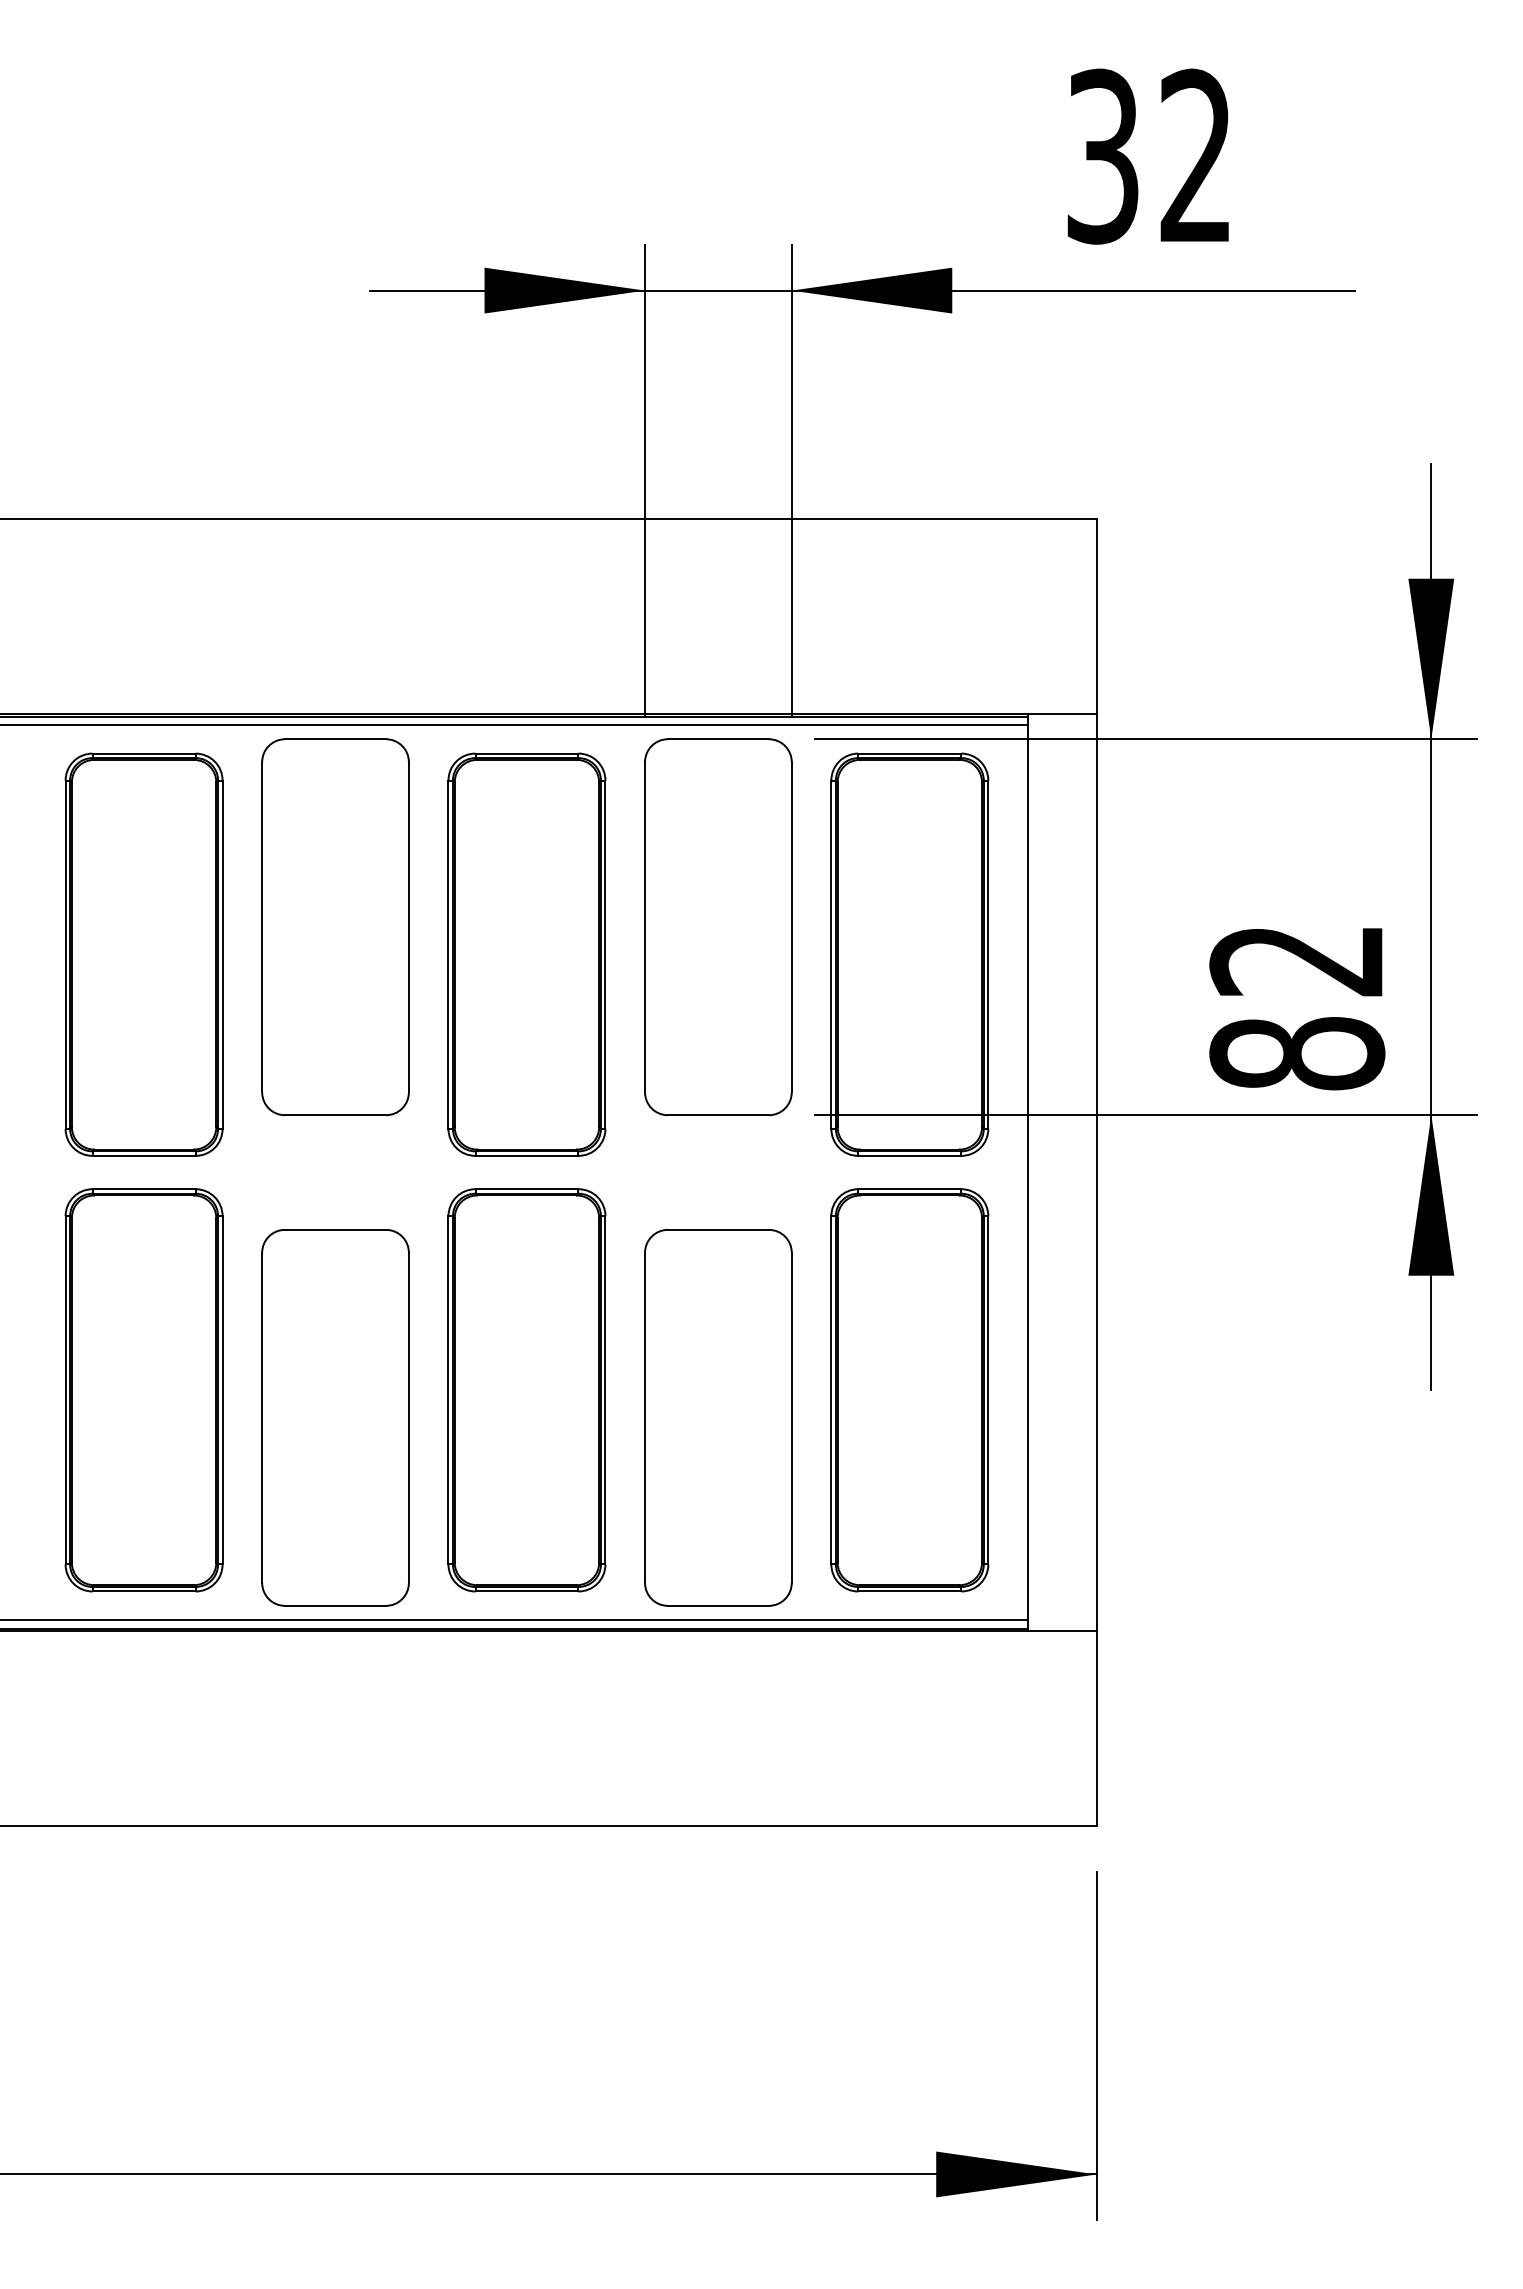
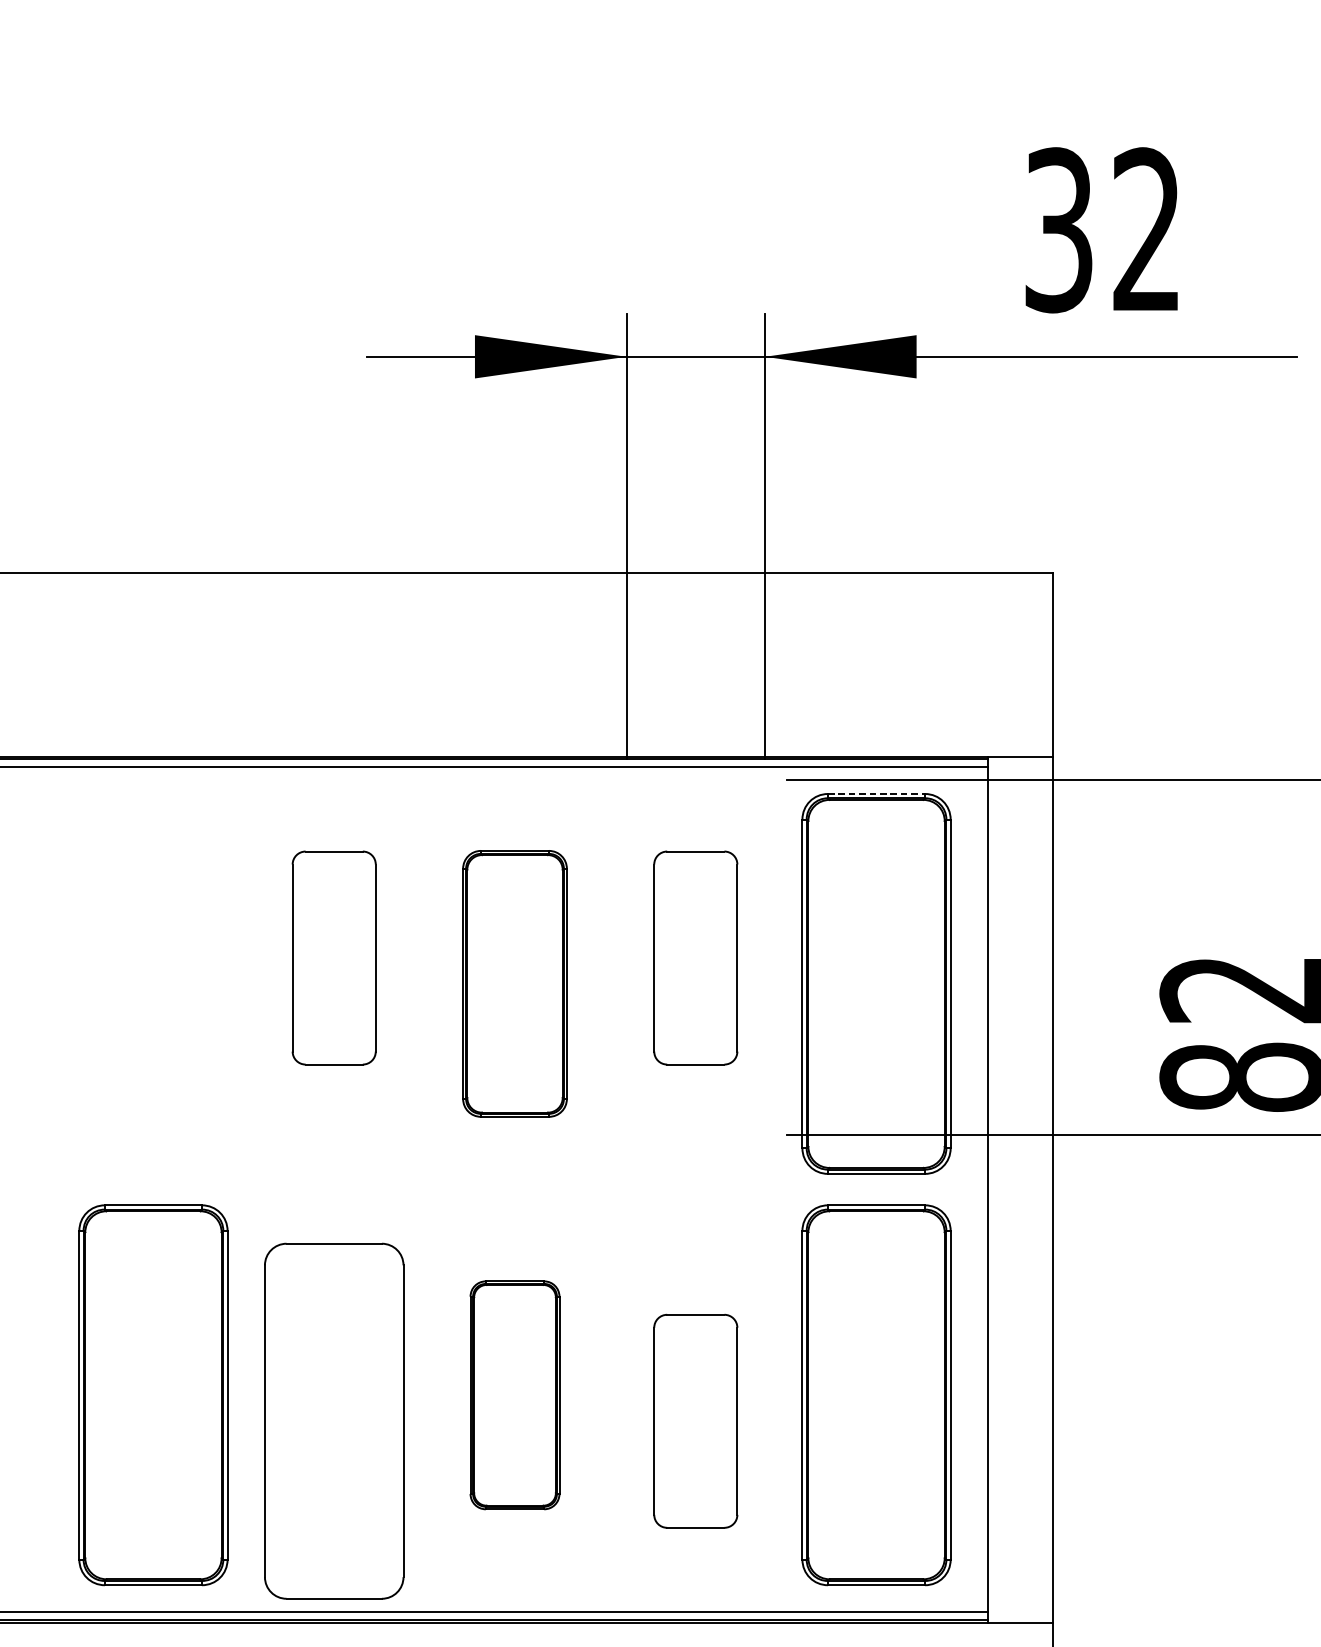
line: (910, 753) -> (877, 793), solid -> dashed
part: (335, 927) -> (334, 958), size x0.6
part: (718, 927) -> (695, 958), size x0.6
part: (143, 954) -> (152, 983), removed
part: (526, 954) -> (514, 983), size x0.7
part: (526, 1390) -> (514, 1395), size x0.6
part: (718, 1417) -> (695, 1420), size x0.6

